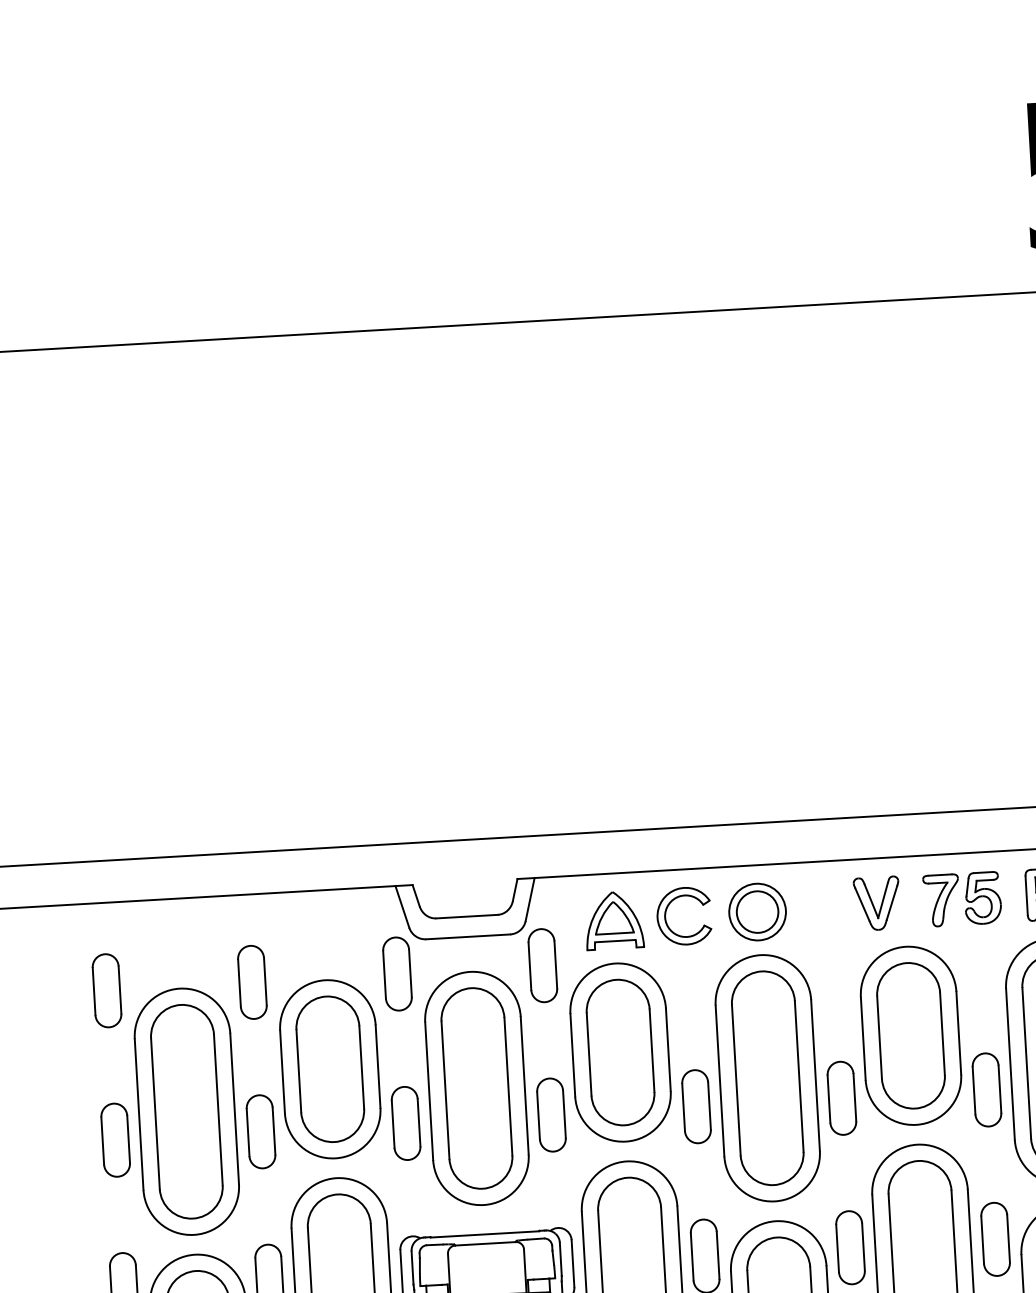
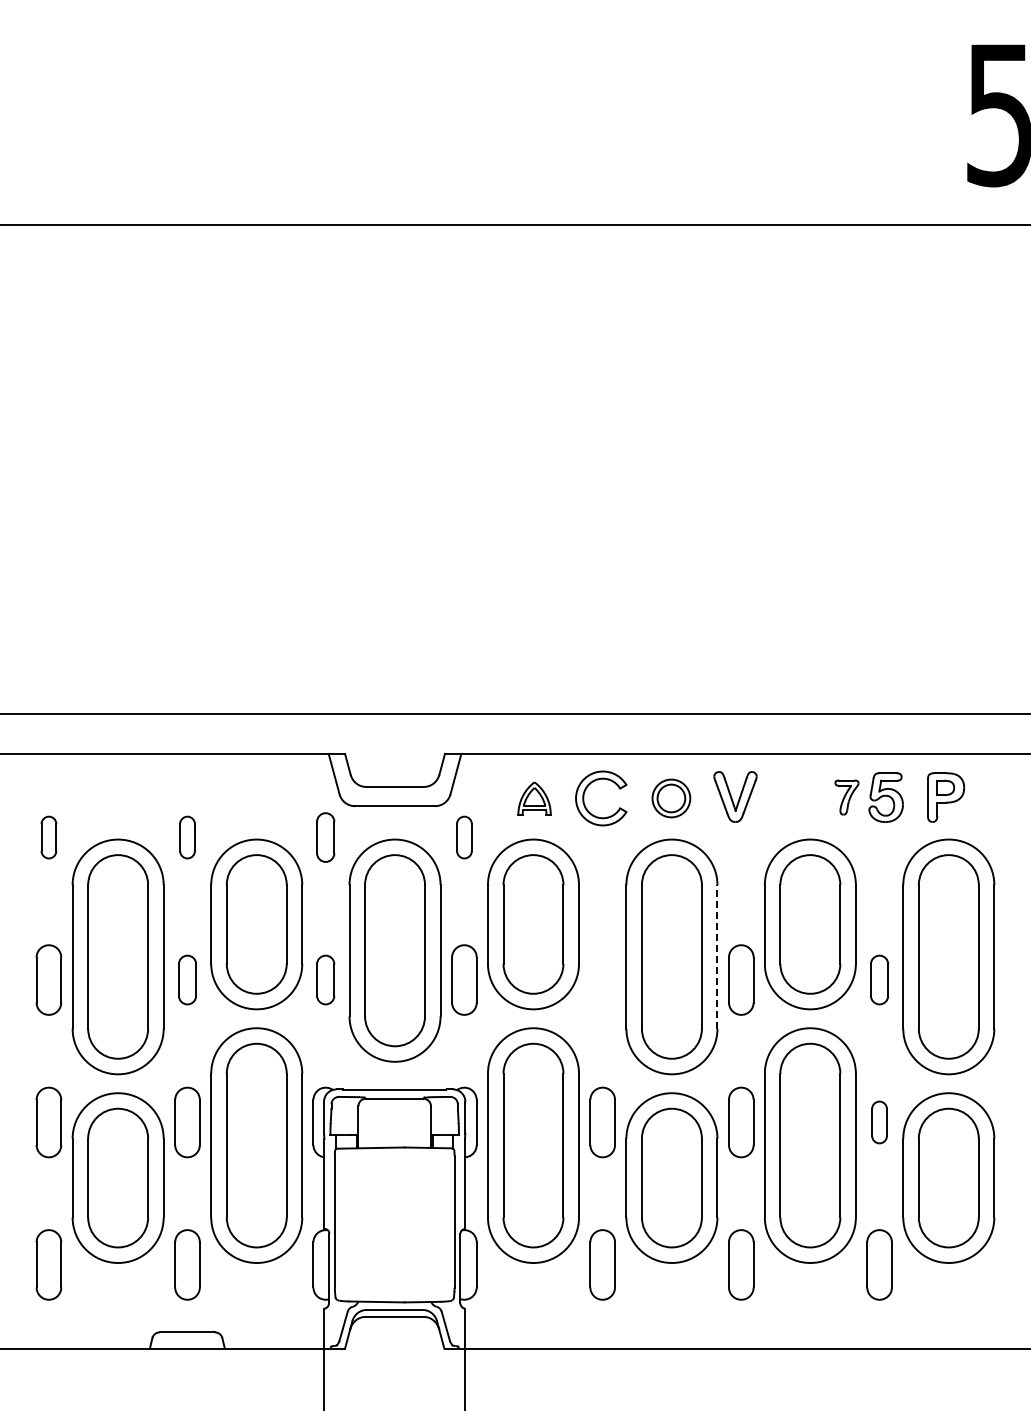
part: (941, 900) -> (846, 797), size x0.7
part: (877, 903) -> (735, 796), moved
part: (757, 912) -> (671, 798), size x0.7
part: (614, 920) -> (534, 798), size x0.6
part: (542, 965) -> (464, 837), size x0.6
part: (397, 973) -> (325, 837), size x0.7
part: (252, 982) -> (187, 837), size x0.6
part: (106, 990) -> (48, 837), size x0.6
line: (815, 1075) -> (717, 956), solid -> dashed
part: (986, 1089) -> (879, 979), size x0.7
part: (696, 1106) -> (602, 979), removed
part: (405, 1122) -> (325, 979), size x0.7
part: (260, 1131) -> (187, 979), size x0.7
part: (995, 1239) -> (879, 1122), size x0.6

